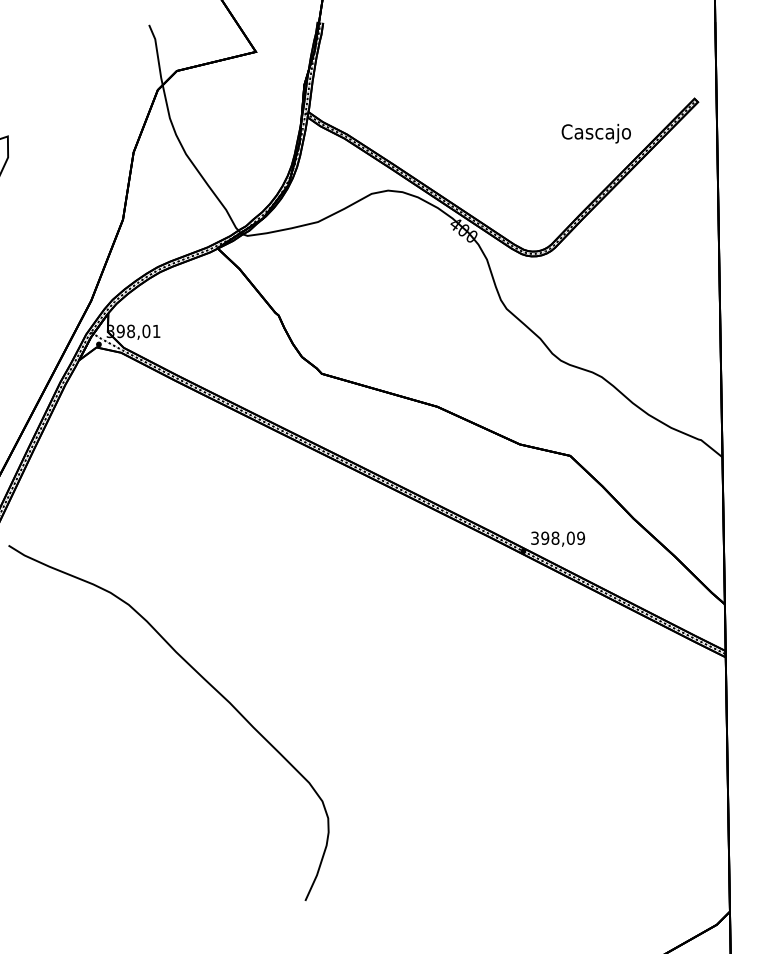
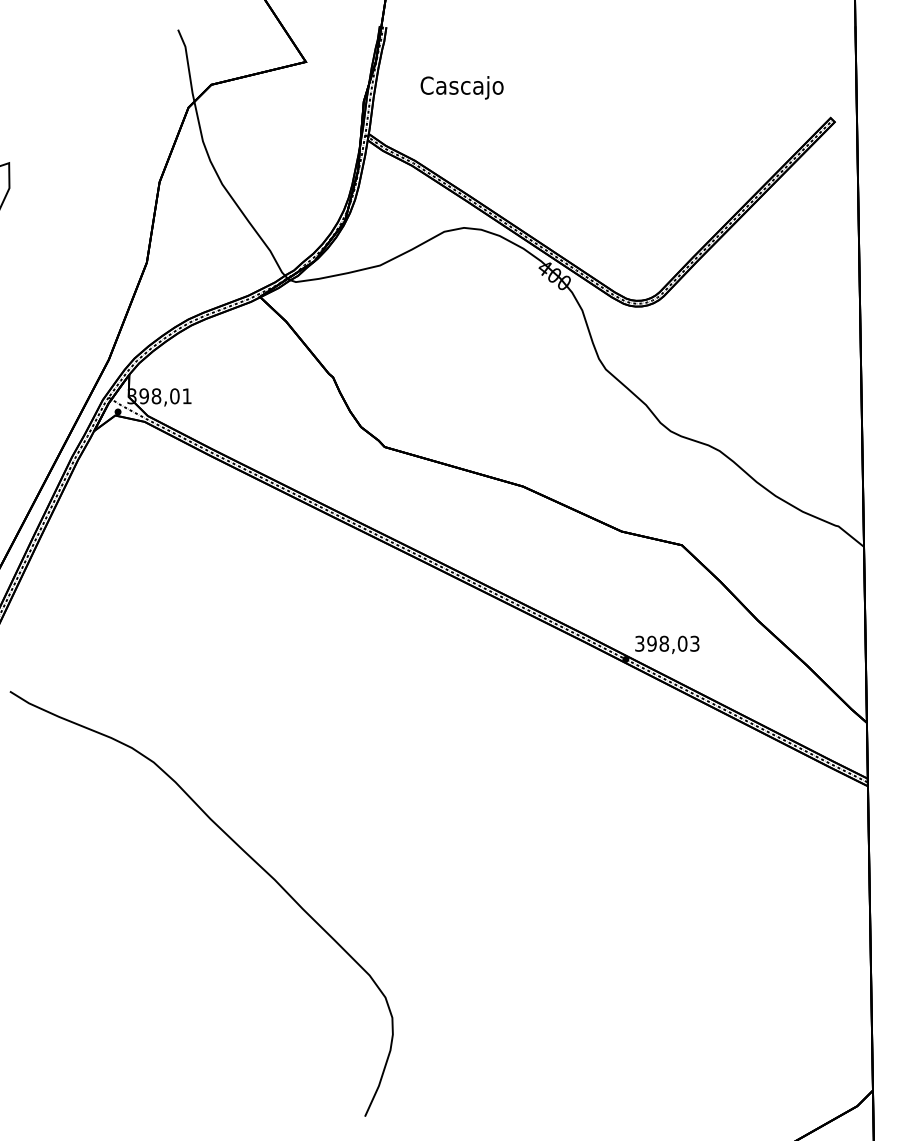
text: (595, 133) -> (461, 87), moved
text: (580, 538) -> (694, 643), 398,09 -> 398,03
curve: (207, 683) -> (248, 856), moved

